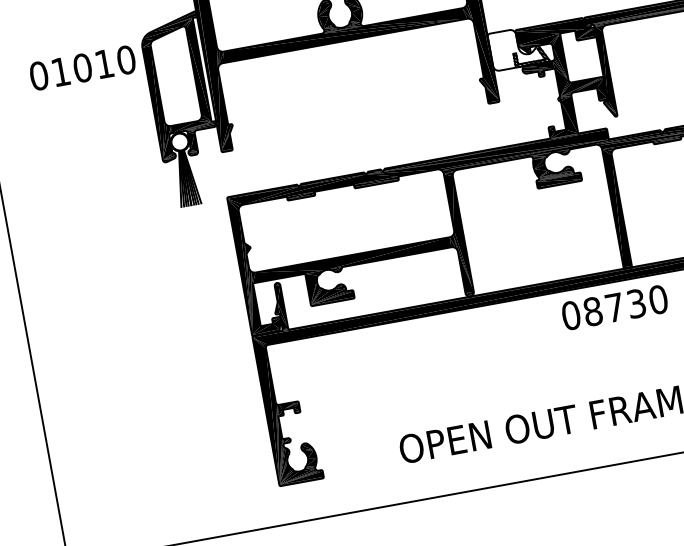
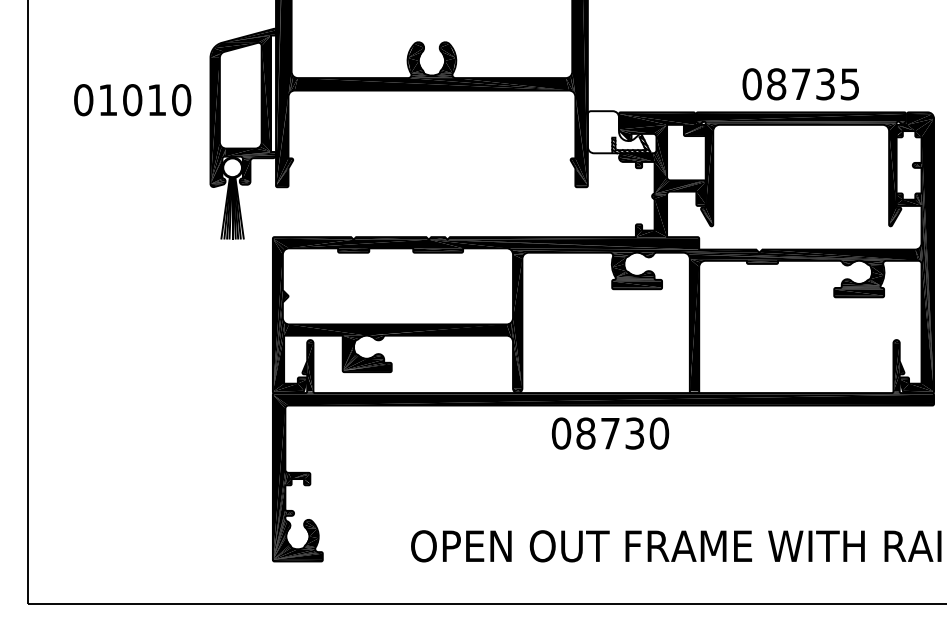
text: (82, 68) -> (132, 100), moved
text: (614, 307) -> (610, 433), moved

